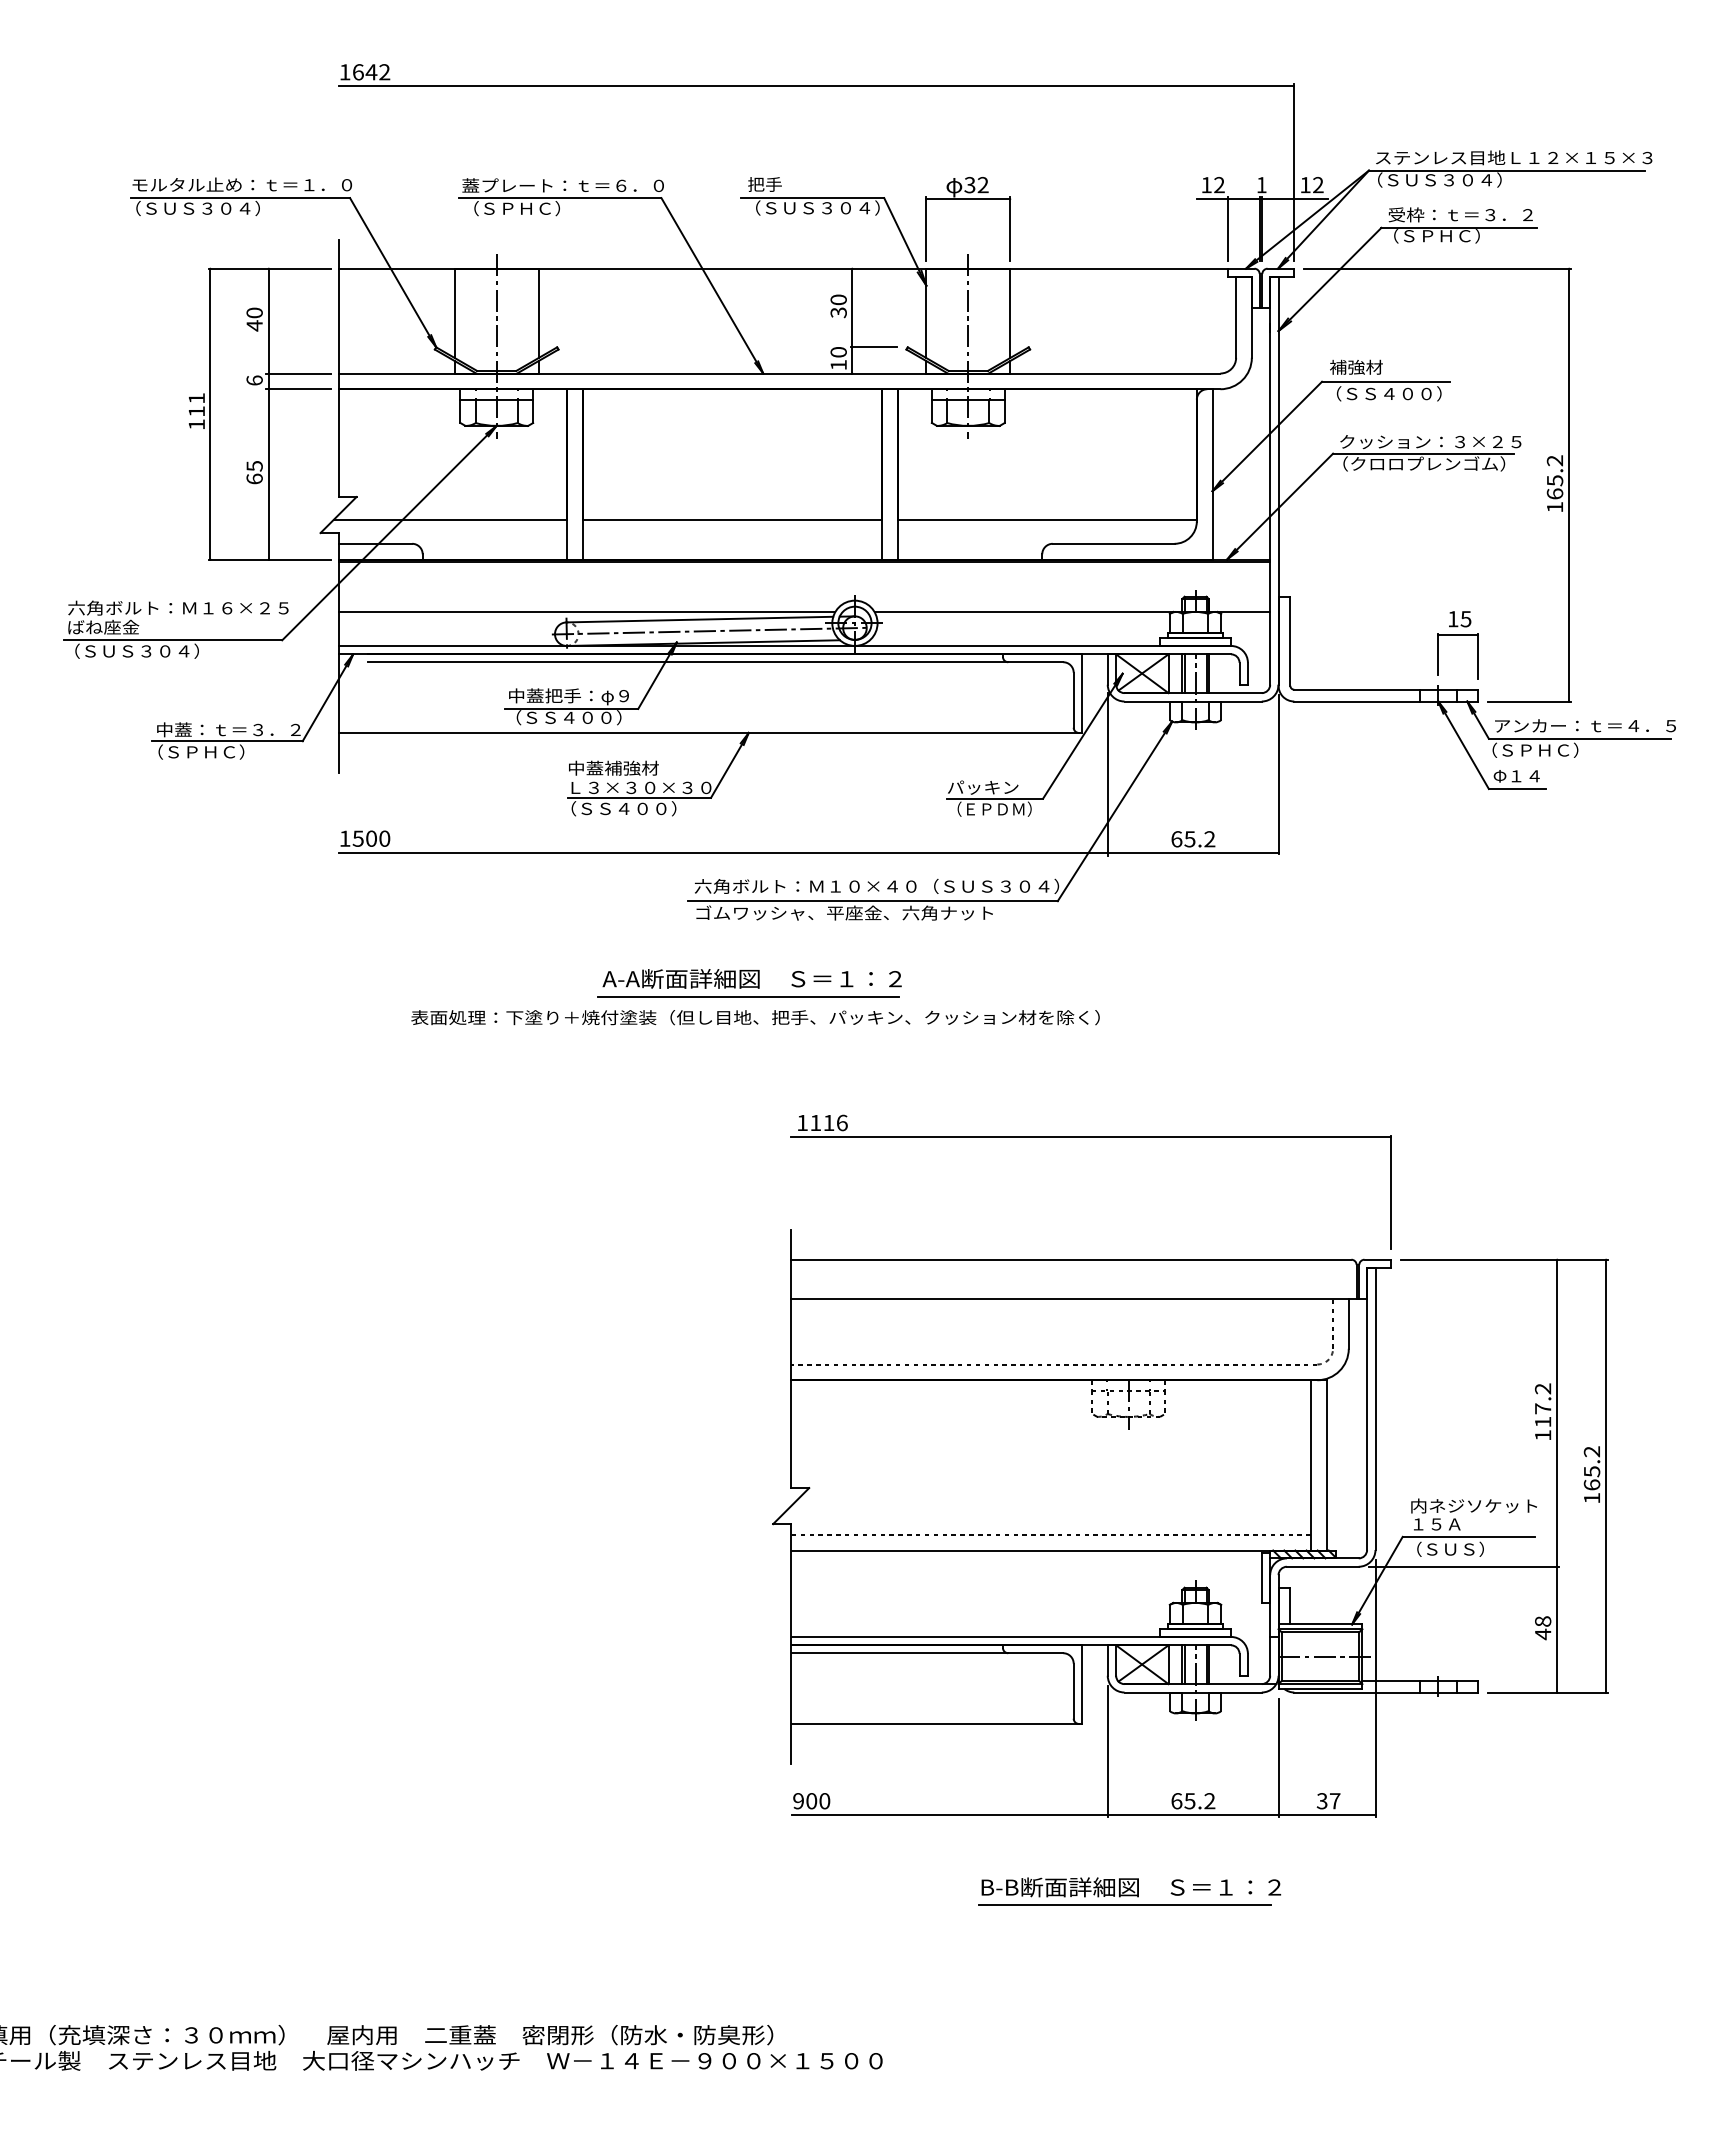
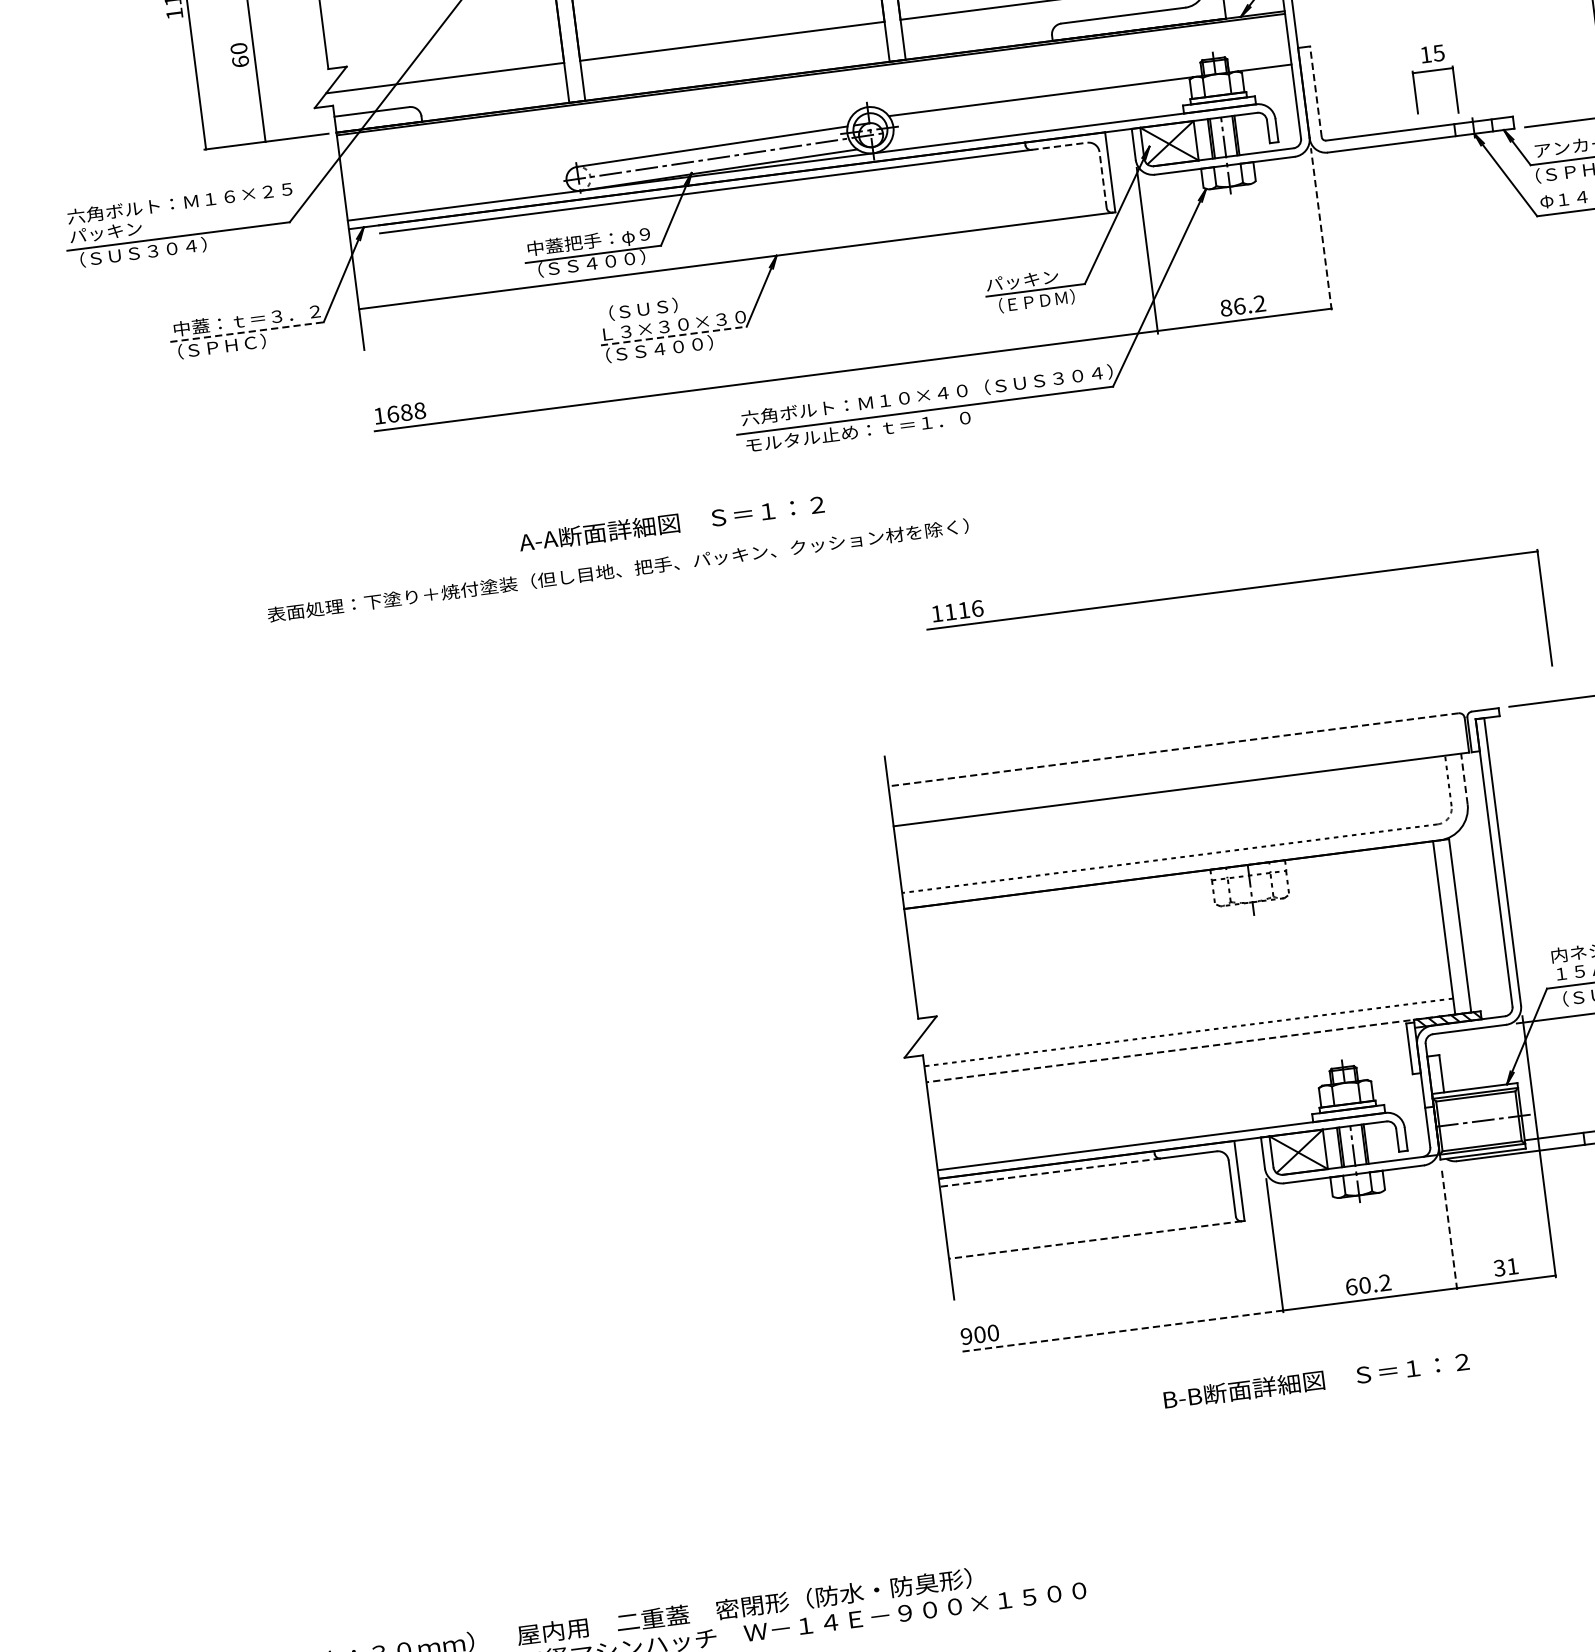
text: (254, 466) -> (238, 48), 65 -> 60
line: (586, 611) -> (595, 153), removed
text: (103, 626) -> (106, 231), ばね座金 -> パッキン
part: (1457, 635) -> (1432, 70), moved
line: (1290, 641) -> (1316, 92), solid -> dashed
line: (1035, 662) -> (1059, 146), solid -> dashed
line: (1073, 700) -> (1102, 180), solid -> dashed
line: (227, 741) -> (247, 332), solid -> dashed
text: (613, 767) -> (643, 308), 中蓋補強材 -> （ＳＵＳ）
line: (1278, 774) -> (1321, 228), solid -> dashed
line: (639, 797) -> (673, 335), solid -> dashed
text: (371, 838) -> (406, 412), 1500 -> 1688
text: (1183, 839) -> (1233, 307), 65.2 -> 86.2
text: (844, 912) -> (897, 425), ゴムワッシャ、平座金、六角ナット -> モルタル止め：ｔ＝１．０
text: (751, 978) -> (670, 523), moved
line: (747, 996) -> (809, 524), removed
text: (755, 1017) -> (618, 570), moved
part: (1090, 1137) -> (1232, 591), moved
line: (1070, 1259) -> (1172, 749), solid -> dashed
line: (1348, 1323) -> (1464, 778), solid -> dashed
line: (1051, 1550) -> (1191, 1048), solid -> dashed
line: (899, 1653) -> (1050, 1172), solid -> dashed
line: (935, 1723) -> (1095, 1239), solid -> dashed
line: (1278, 1758) -> (1449, 1230), solid -> dashed
text: (1189, 1801) -> (1364, 1285), 65.2 -> 60.2
text: (1335, 1801) -> (1513, 1266), 37 -> 31
line: (949, 1815) -> (1122, 1331), solid -> dashed
line: (1125, 1905) -> (1312, 1399), removed

